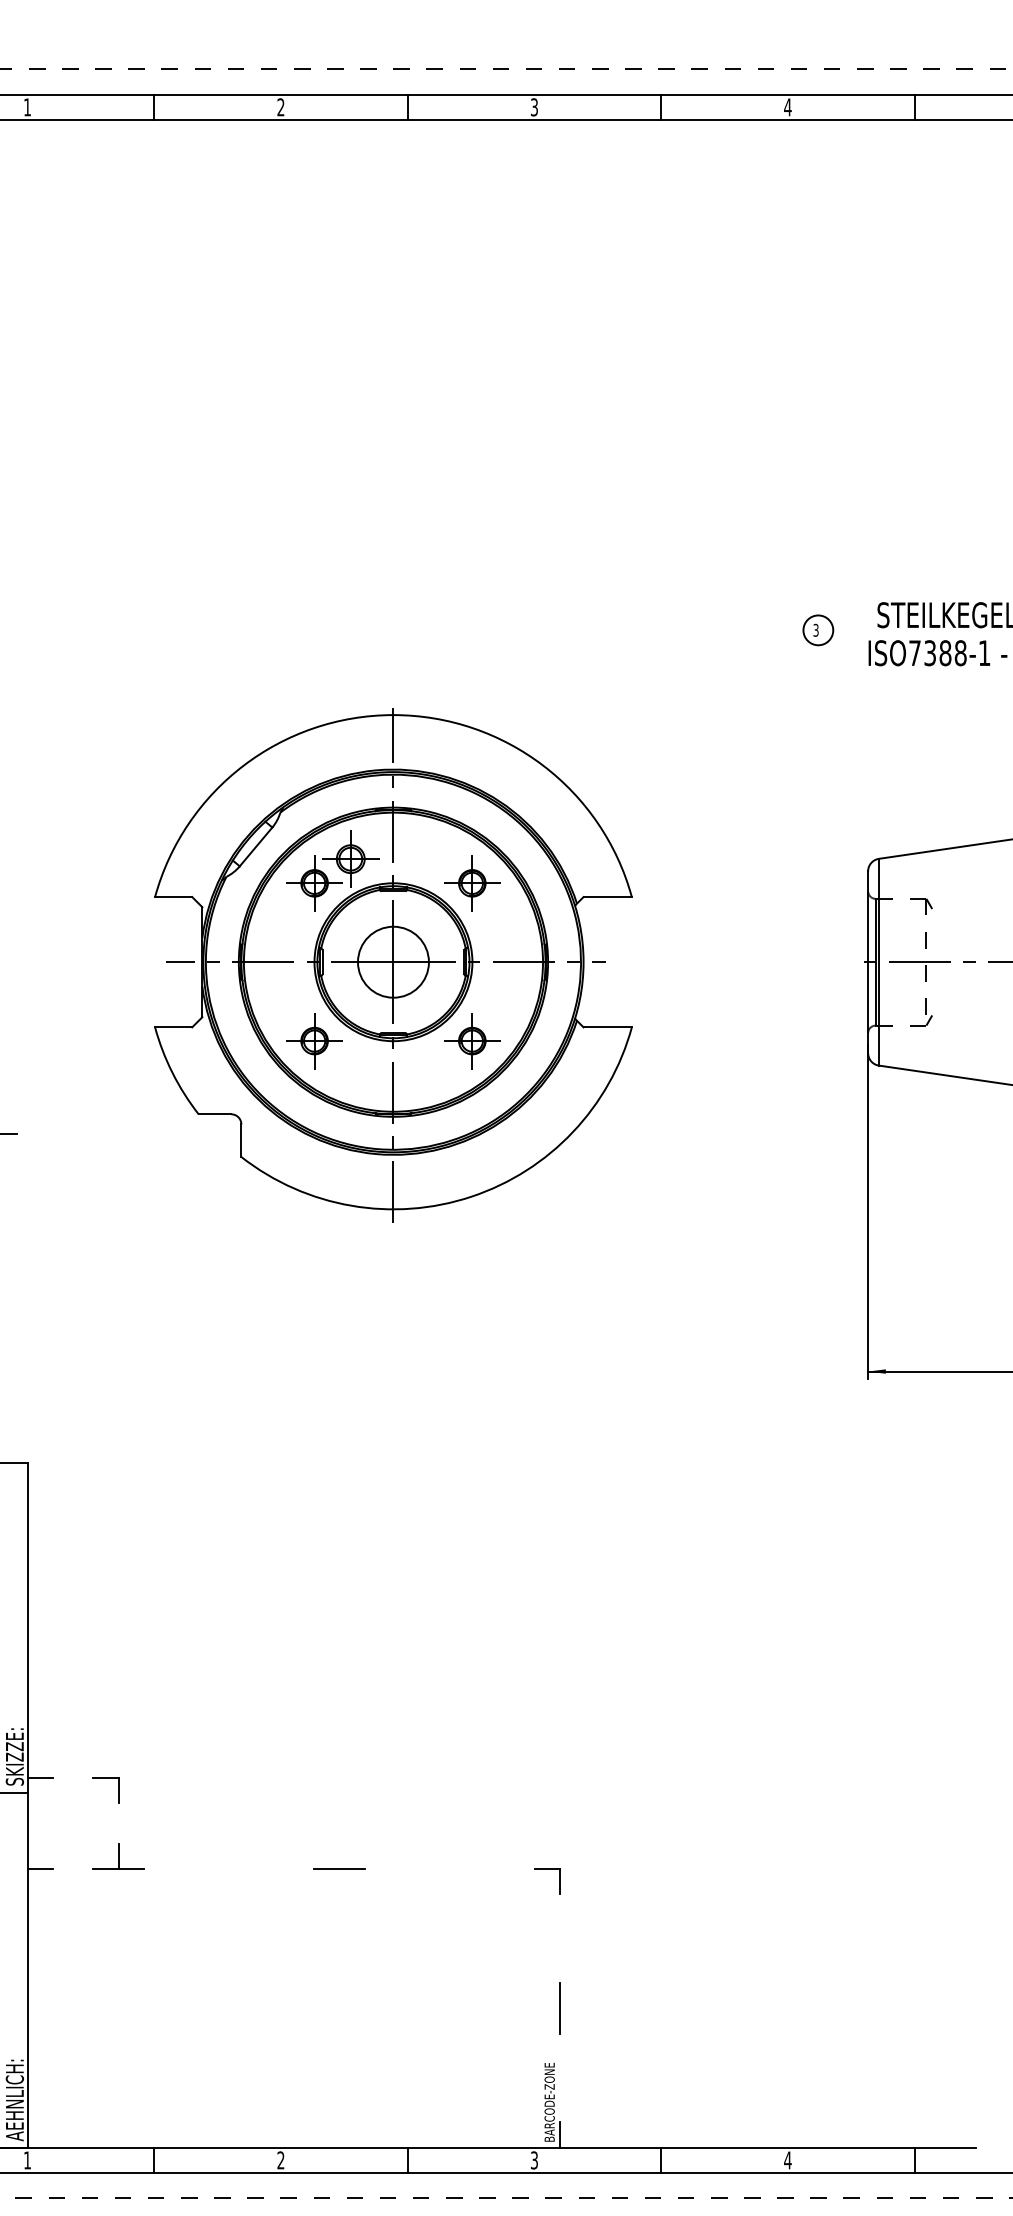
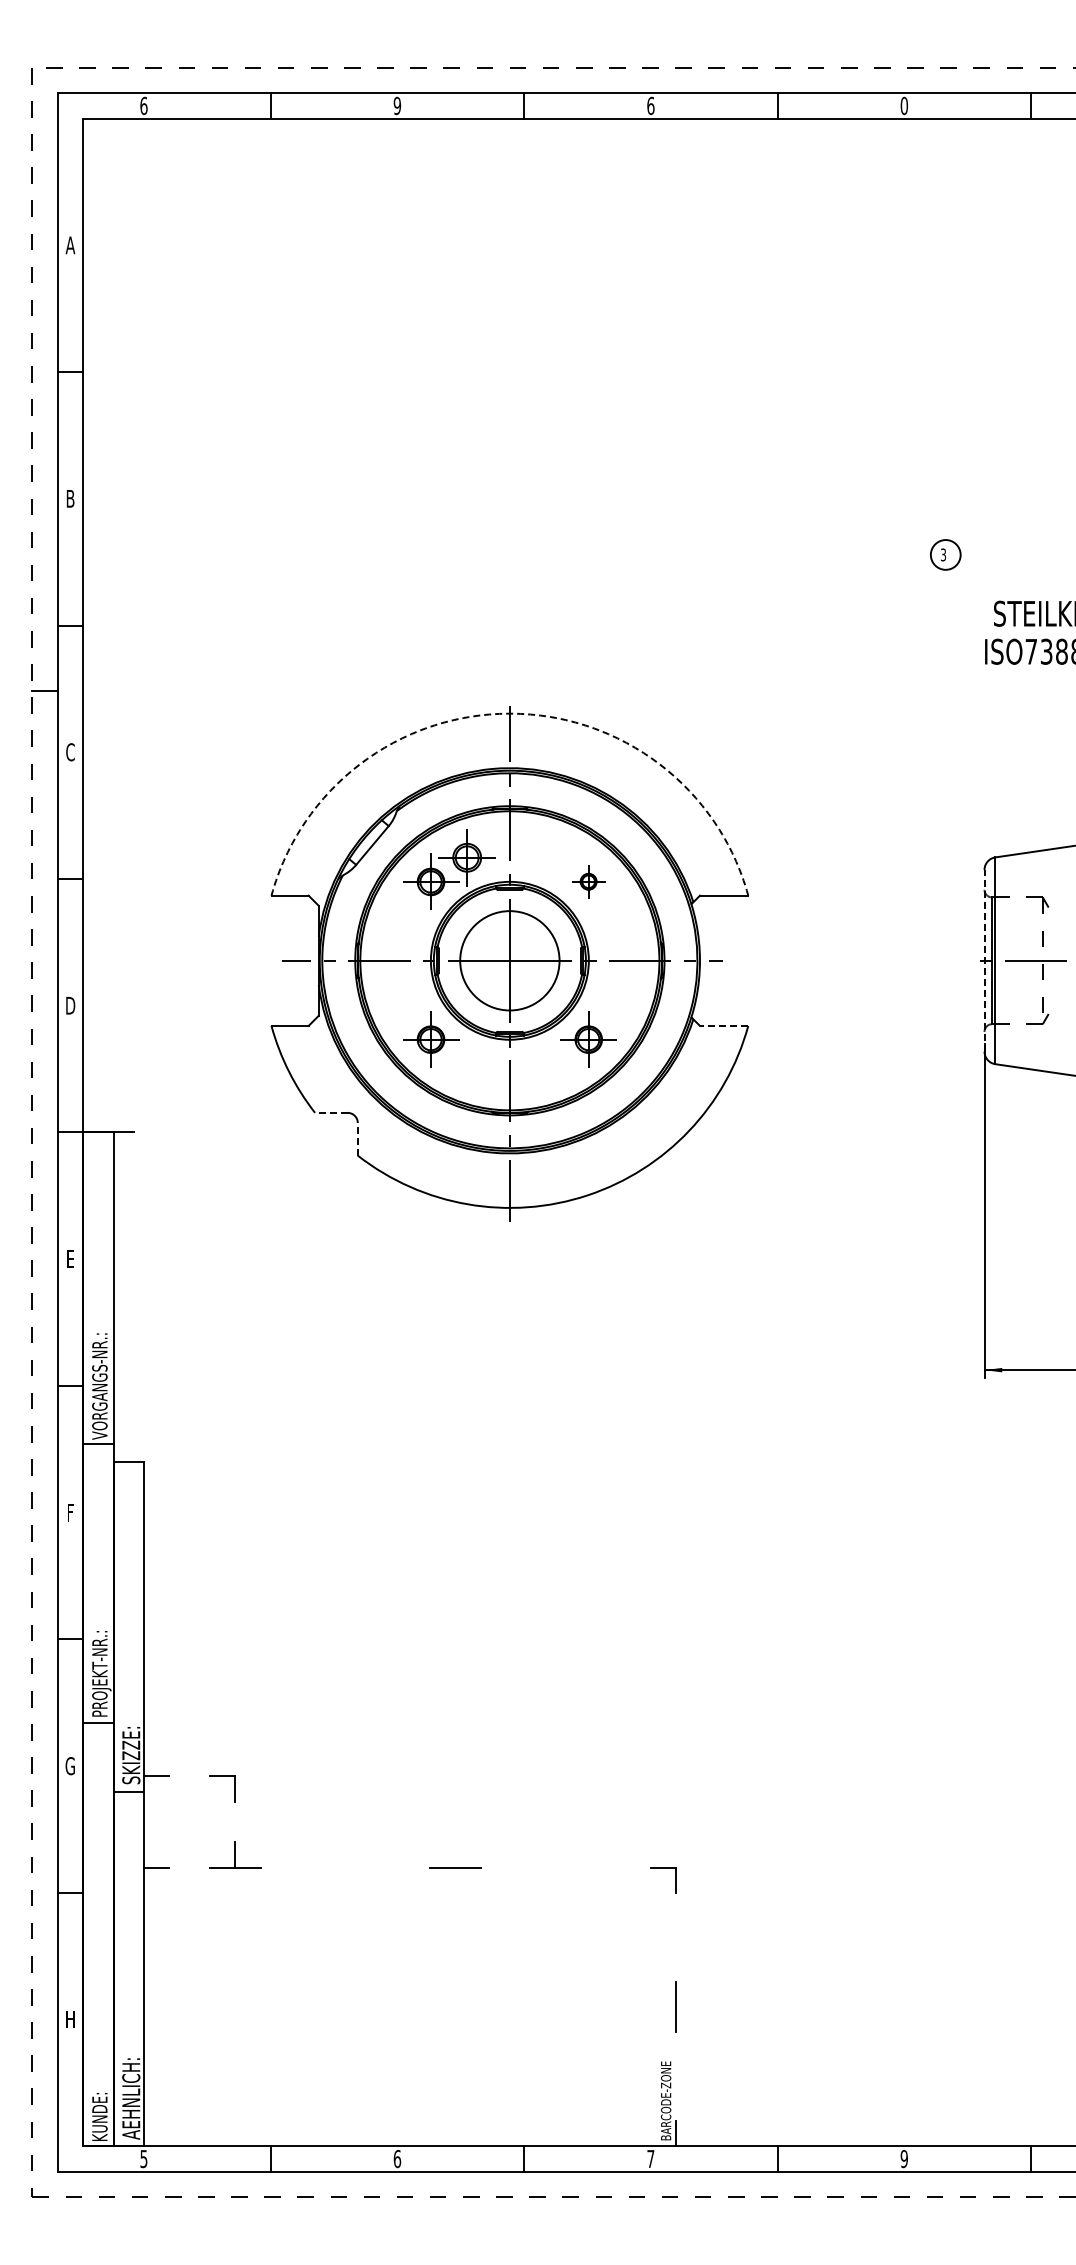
text: (27, 106) -> (143, 105), 1 -> 6
text: (534, 106) -> (650, 105), 3 -> 6
text: (788, 106) -> (904, 105), 4 -> 0
text: (281, 107) -> (397, 106), 2 -> 9
part: (818, 629) -> (945, 554), moved
arc: (393, 714) -> (509, 713), solid -> dashed
part: (472, 882) -> (588, 881), size x0.6
circle: (393, 961) -> (509, 960), size x1.4
line: (868, 961) -> (984, 960), solid -> dashed
line: (607, 1026) -> (723, 1025), solid -> dashed
line: (214, 1113) -> (330, 1112), solid -> dashed
line: (241, 1139) -> (357, 1138), solid -> dashed
text: (281, 2159) -> (397, 2158), 2 -> 6
text: (534, 2159) -> (650, 2158), 3 -> 7
text: (788, 2159) -> (904, 2158), 4 -> 9
text: (27, 2160) -> (143, 2159), 1 -> 5

